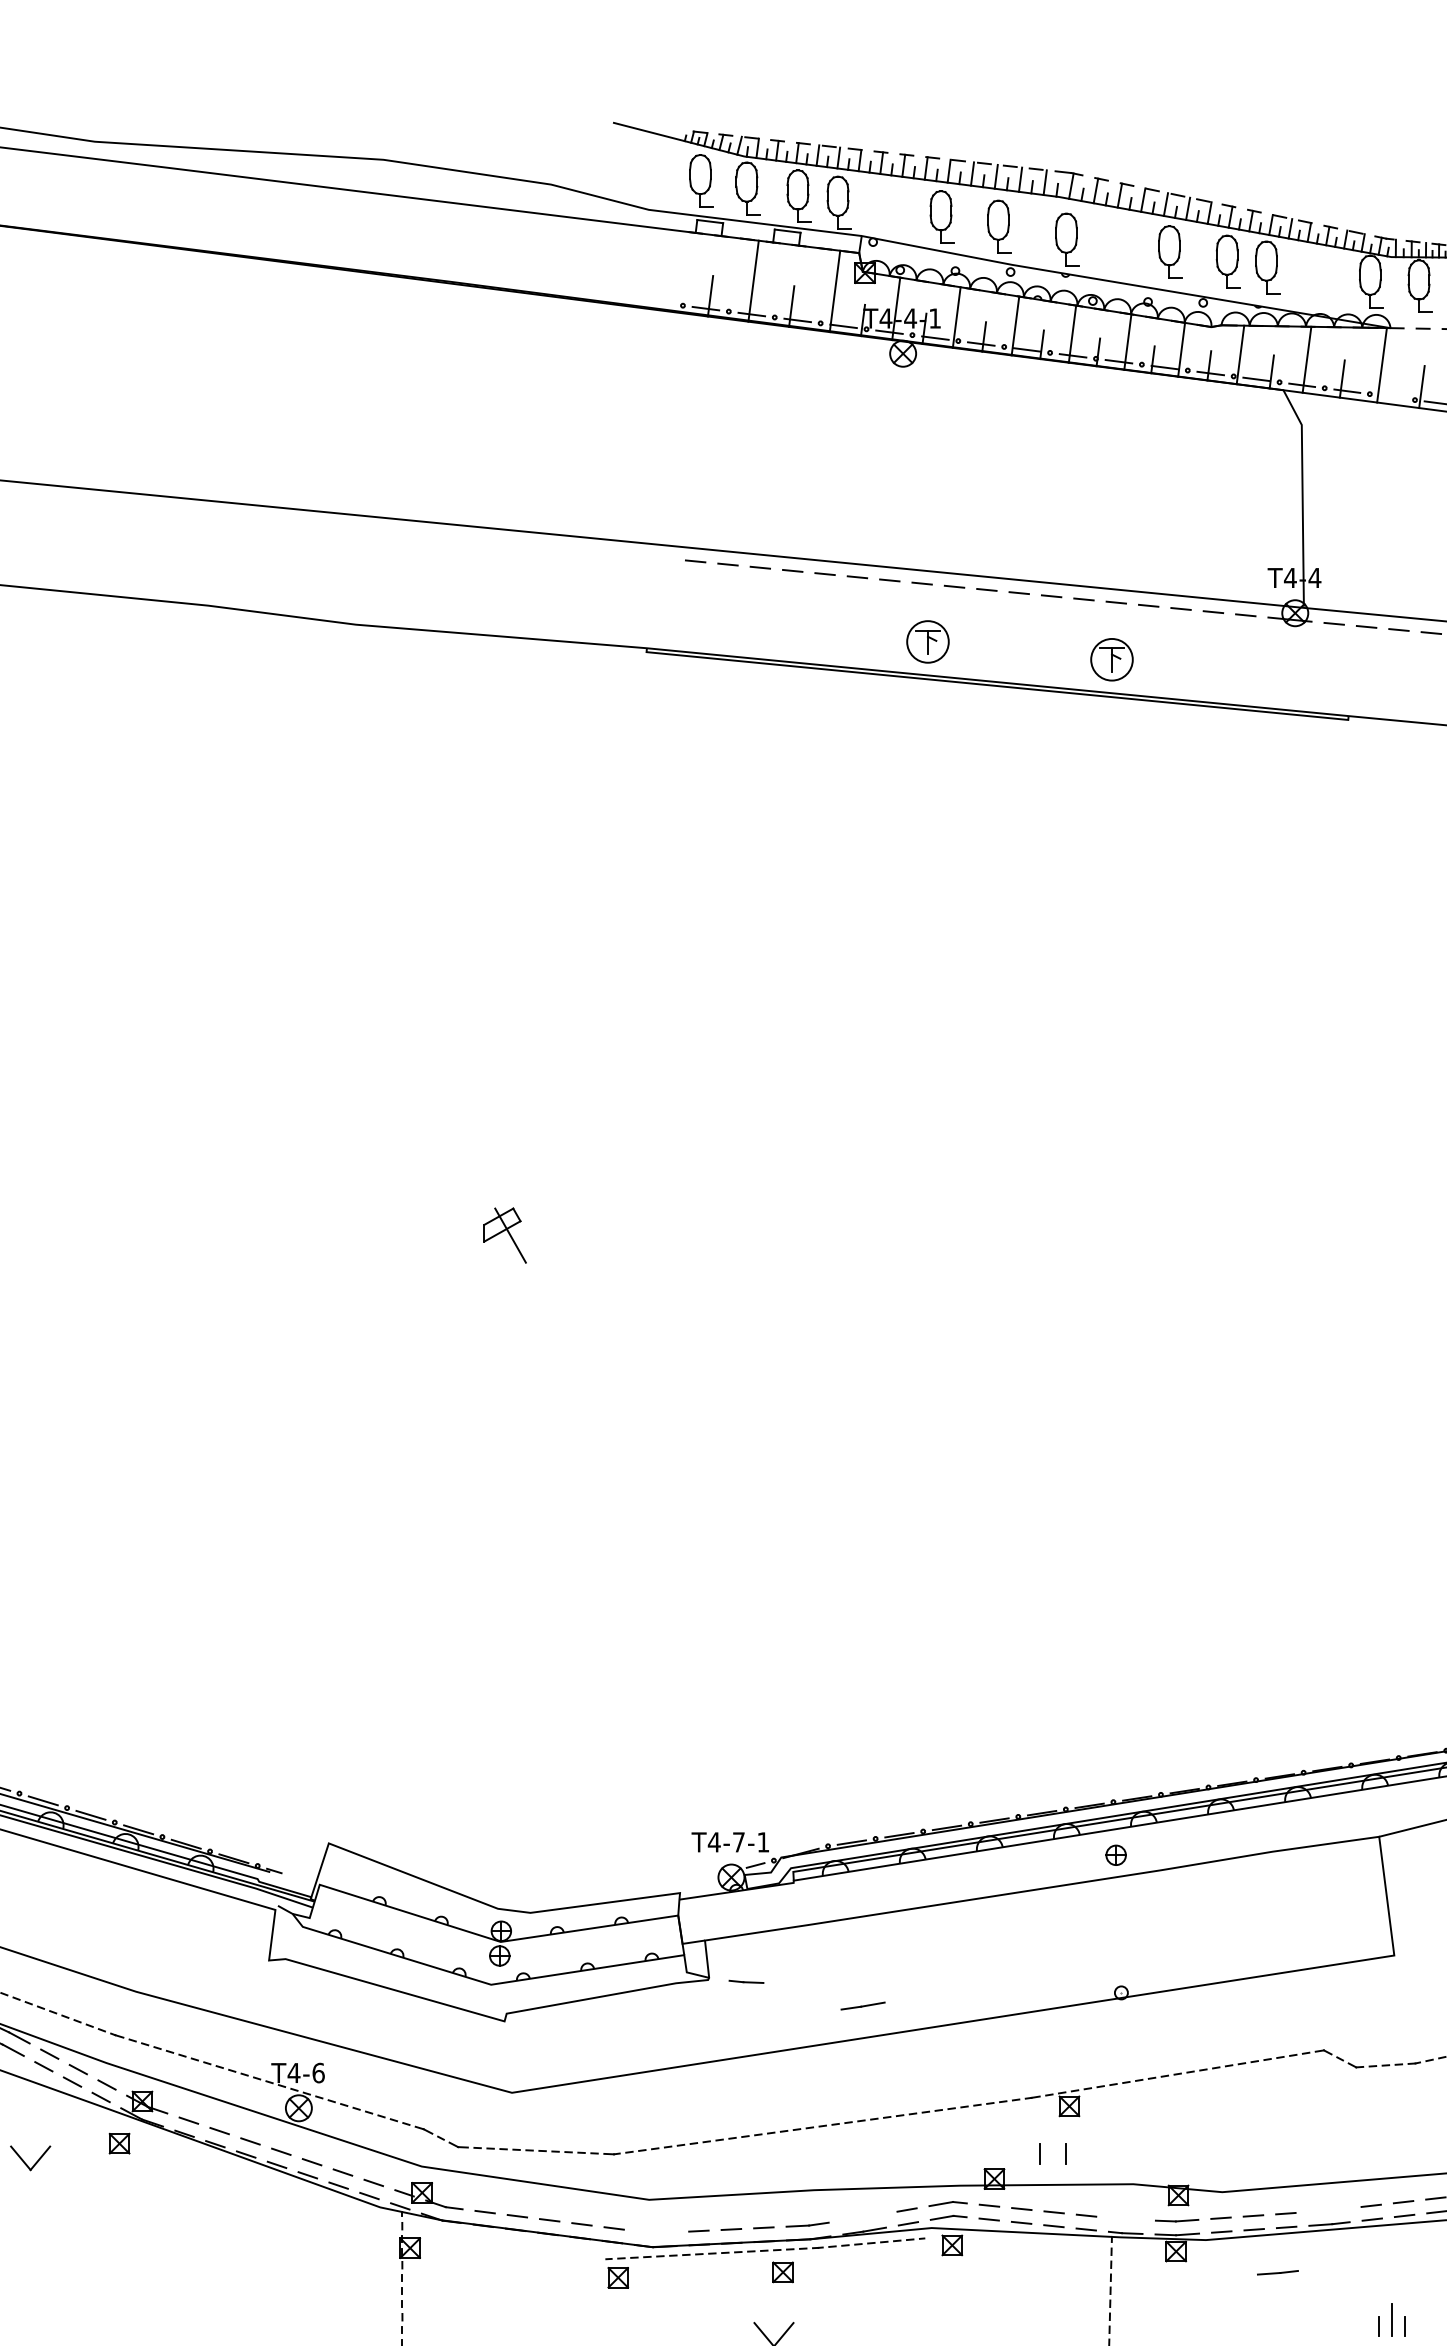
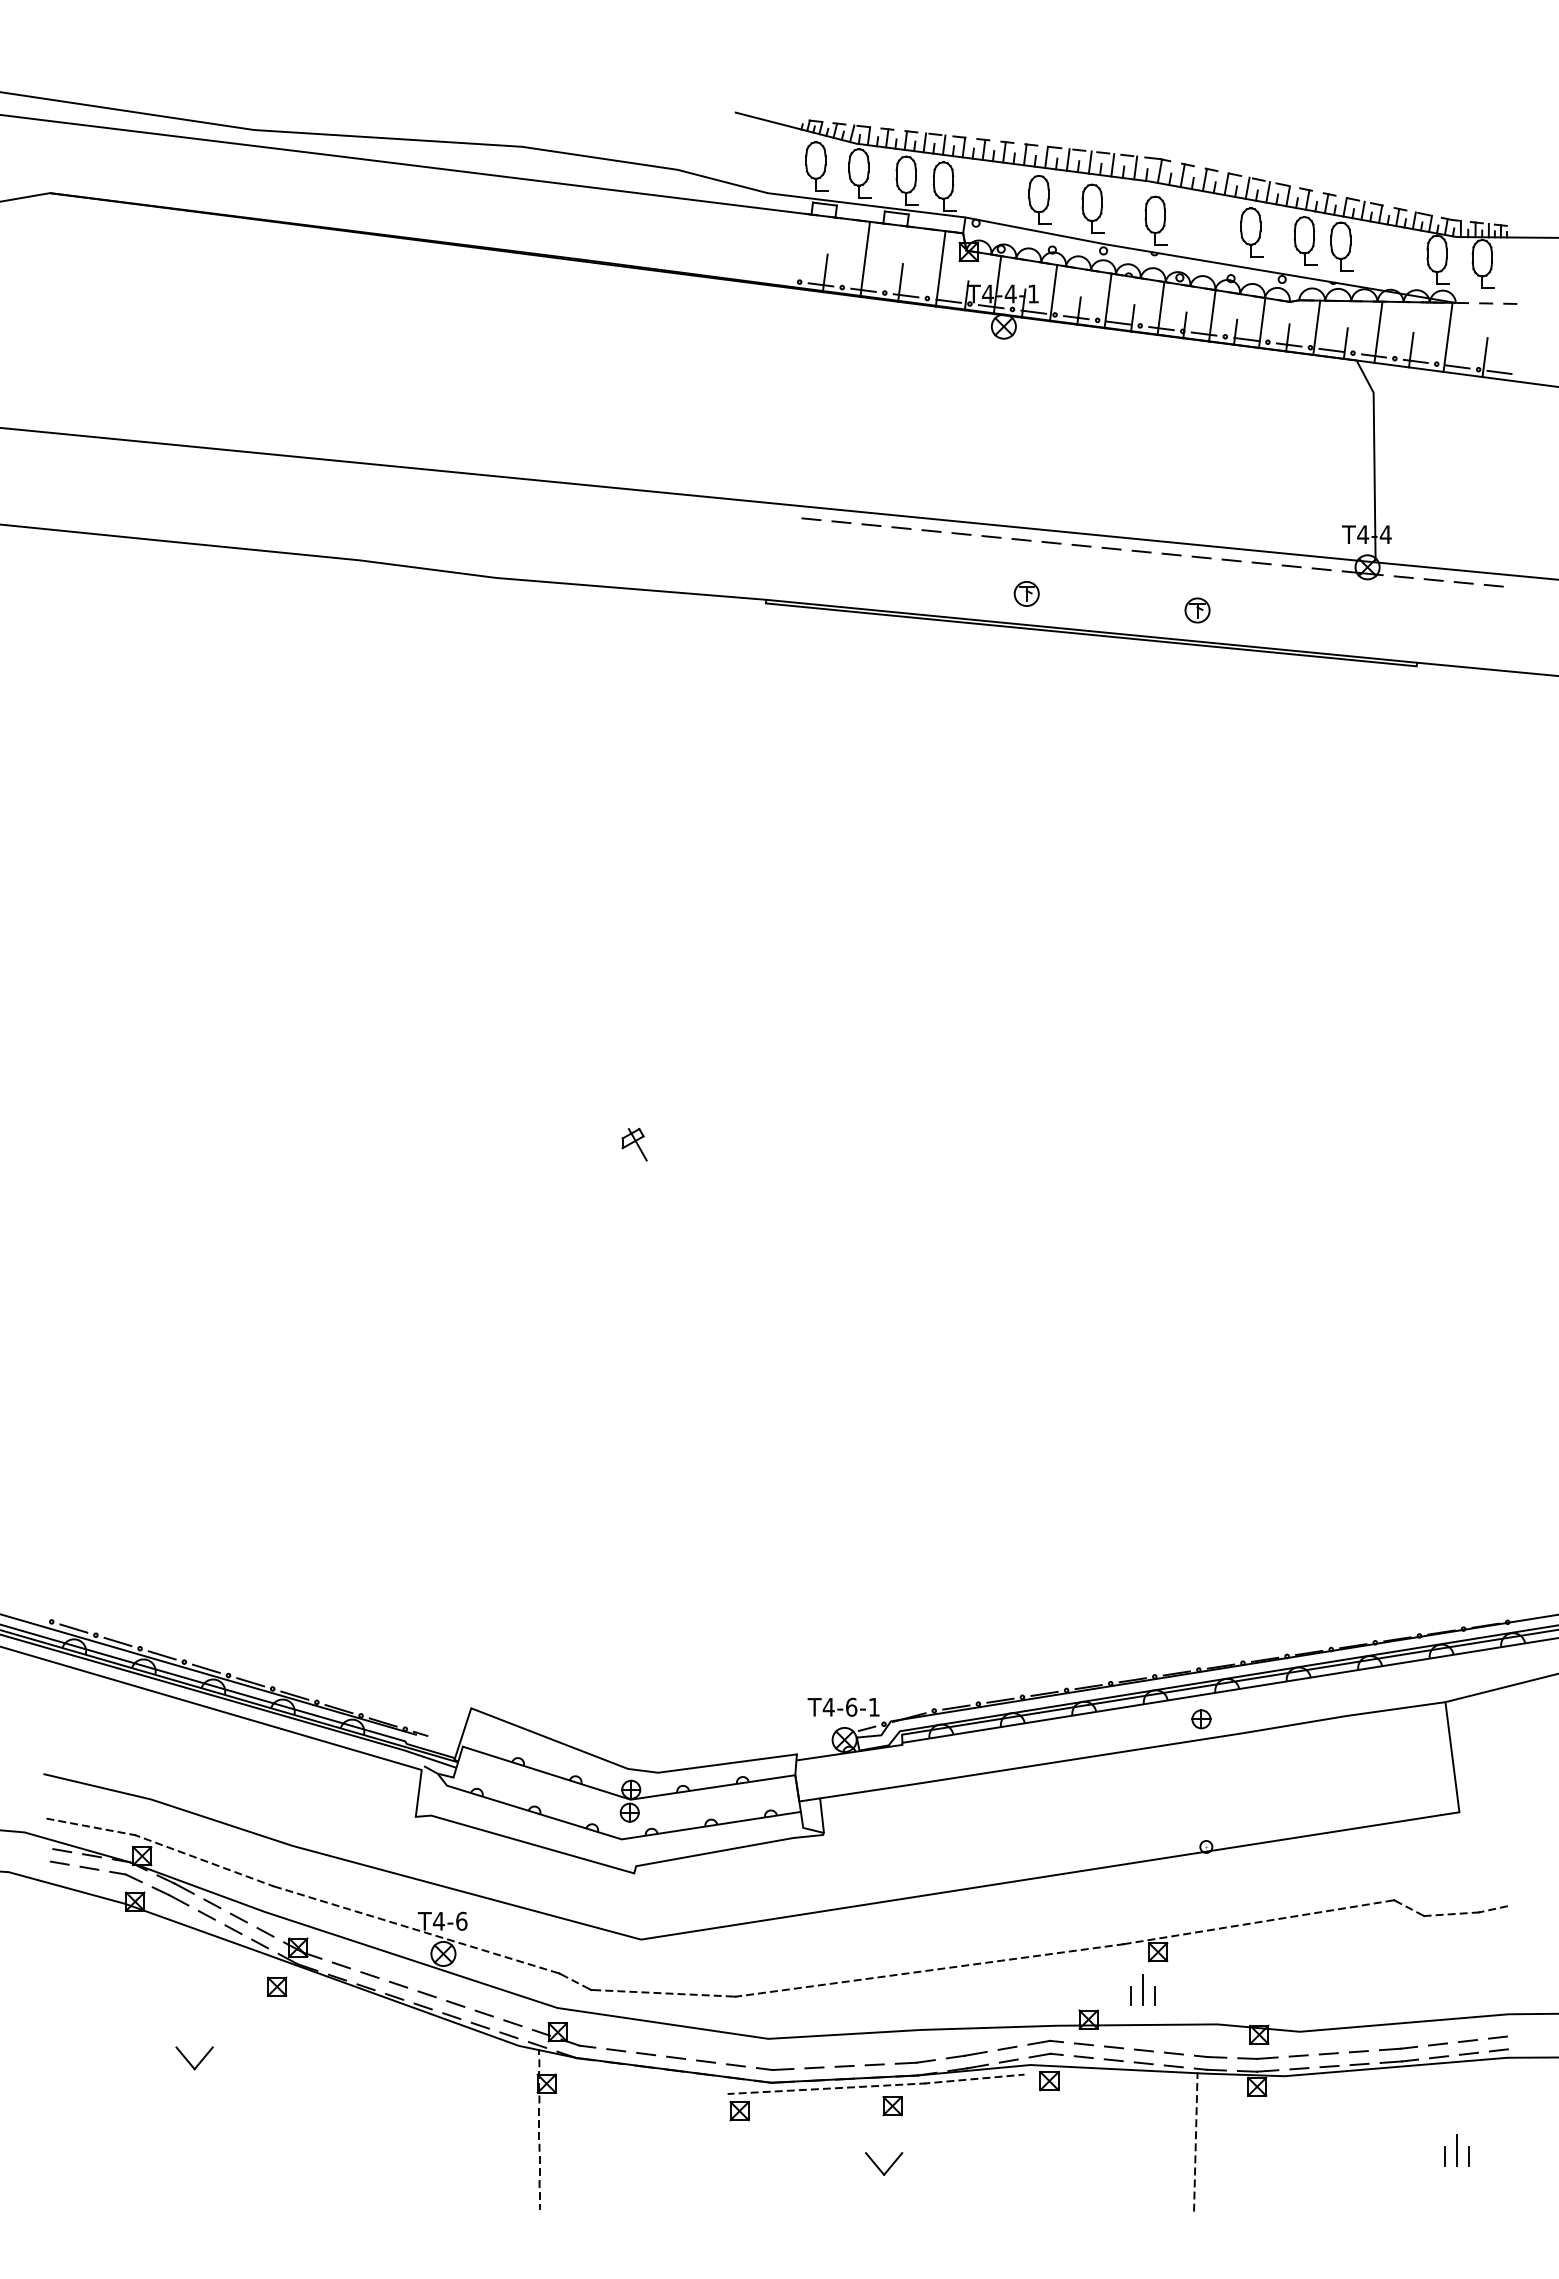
line: (1392, 396) -> (1457, 366), added
part: (927, 641) -> (1026, 593), size x0.62
part: (1111, 659) -> (1197, 610), size x0.62
part: (504, 1235) -> (634, 1144), size x0.62
text: (738, 1841) -> (851, 1706), T4-7-1 -> T4-6-1
line: (746, 1981) -> (1210, 2056), moved
line: (862, 2006) -> (966, 2055), moved
line: (1053, 2147) -> (1143, 1990), added
part: (30, 2158) -> (194, 2058), moved
line: (655, 2232) -> (774, 2069), added
line: (1277, 2272) -> (1398, 2048), moved

